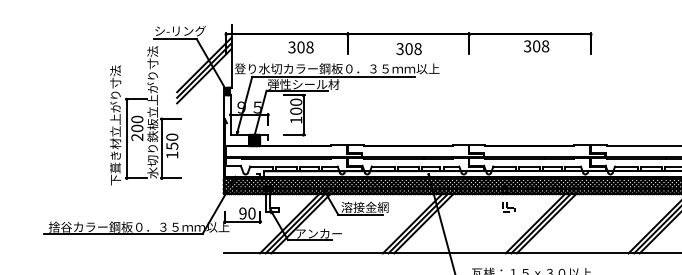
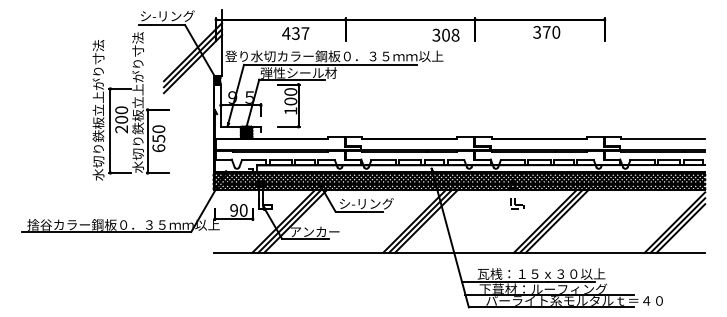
text: (541, 46) -> (551, 32), 308 -> 370
text: (300, 47) -> (295, 33), 308 -> 437
text: (408, 48) -> (445, 34), moved
text: (115, 119) -> (98, 110), 下葺き材立上がり寸法 -> 水切り鉄板立上がり寸法
text: (171, 154) -> (158, 147), 150 -> 650
text: (367, 207) -> (366, 203), 溶接金網 -> シ-リング

